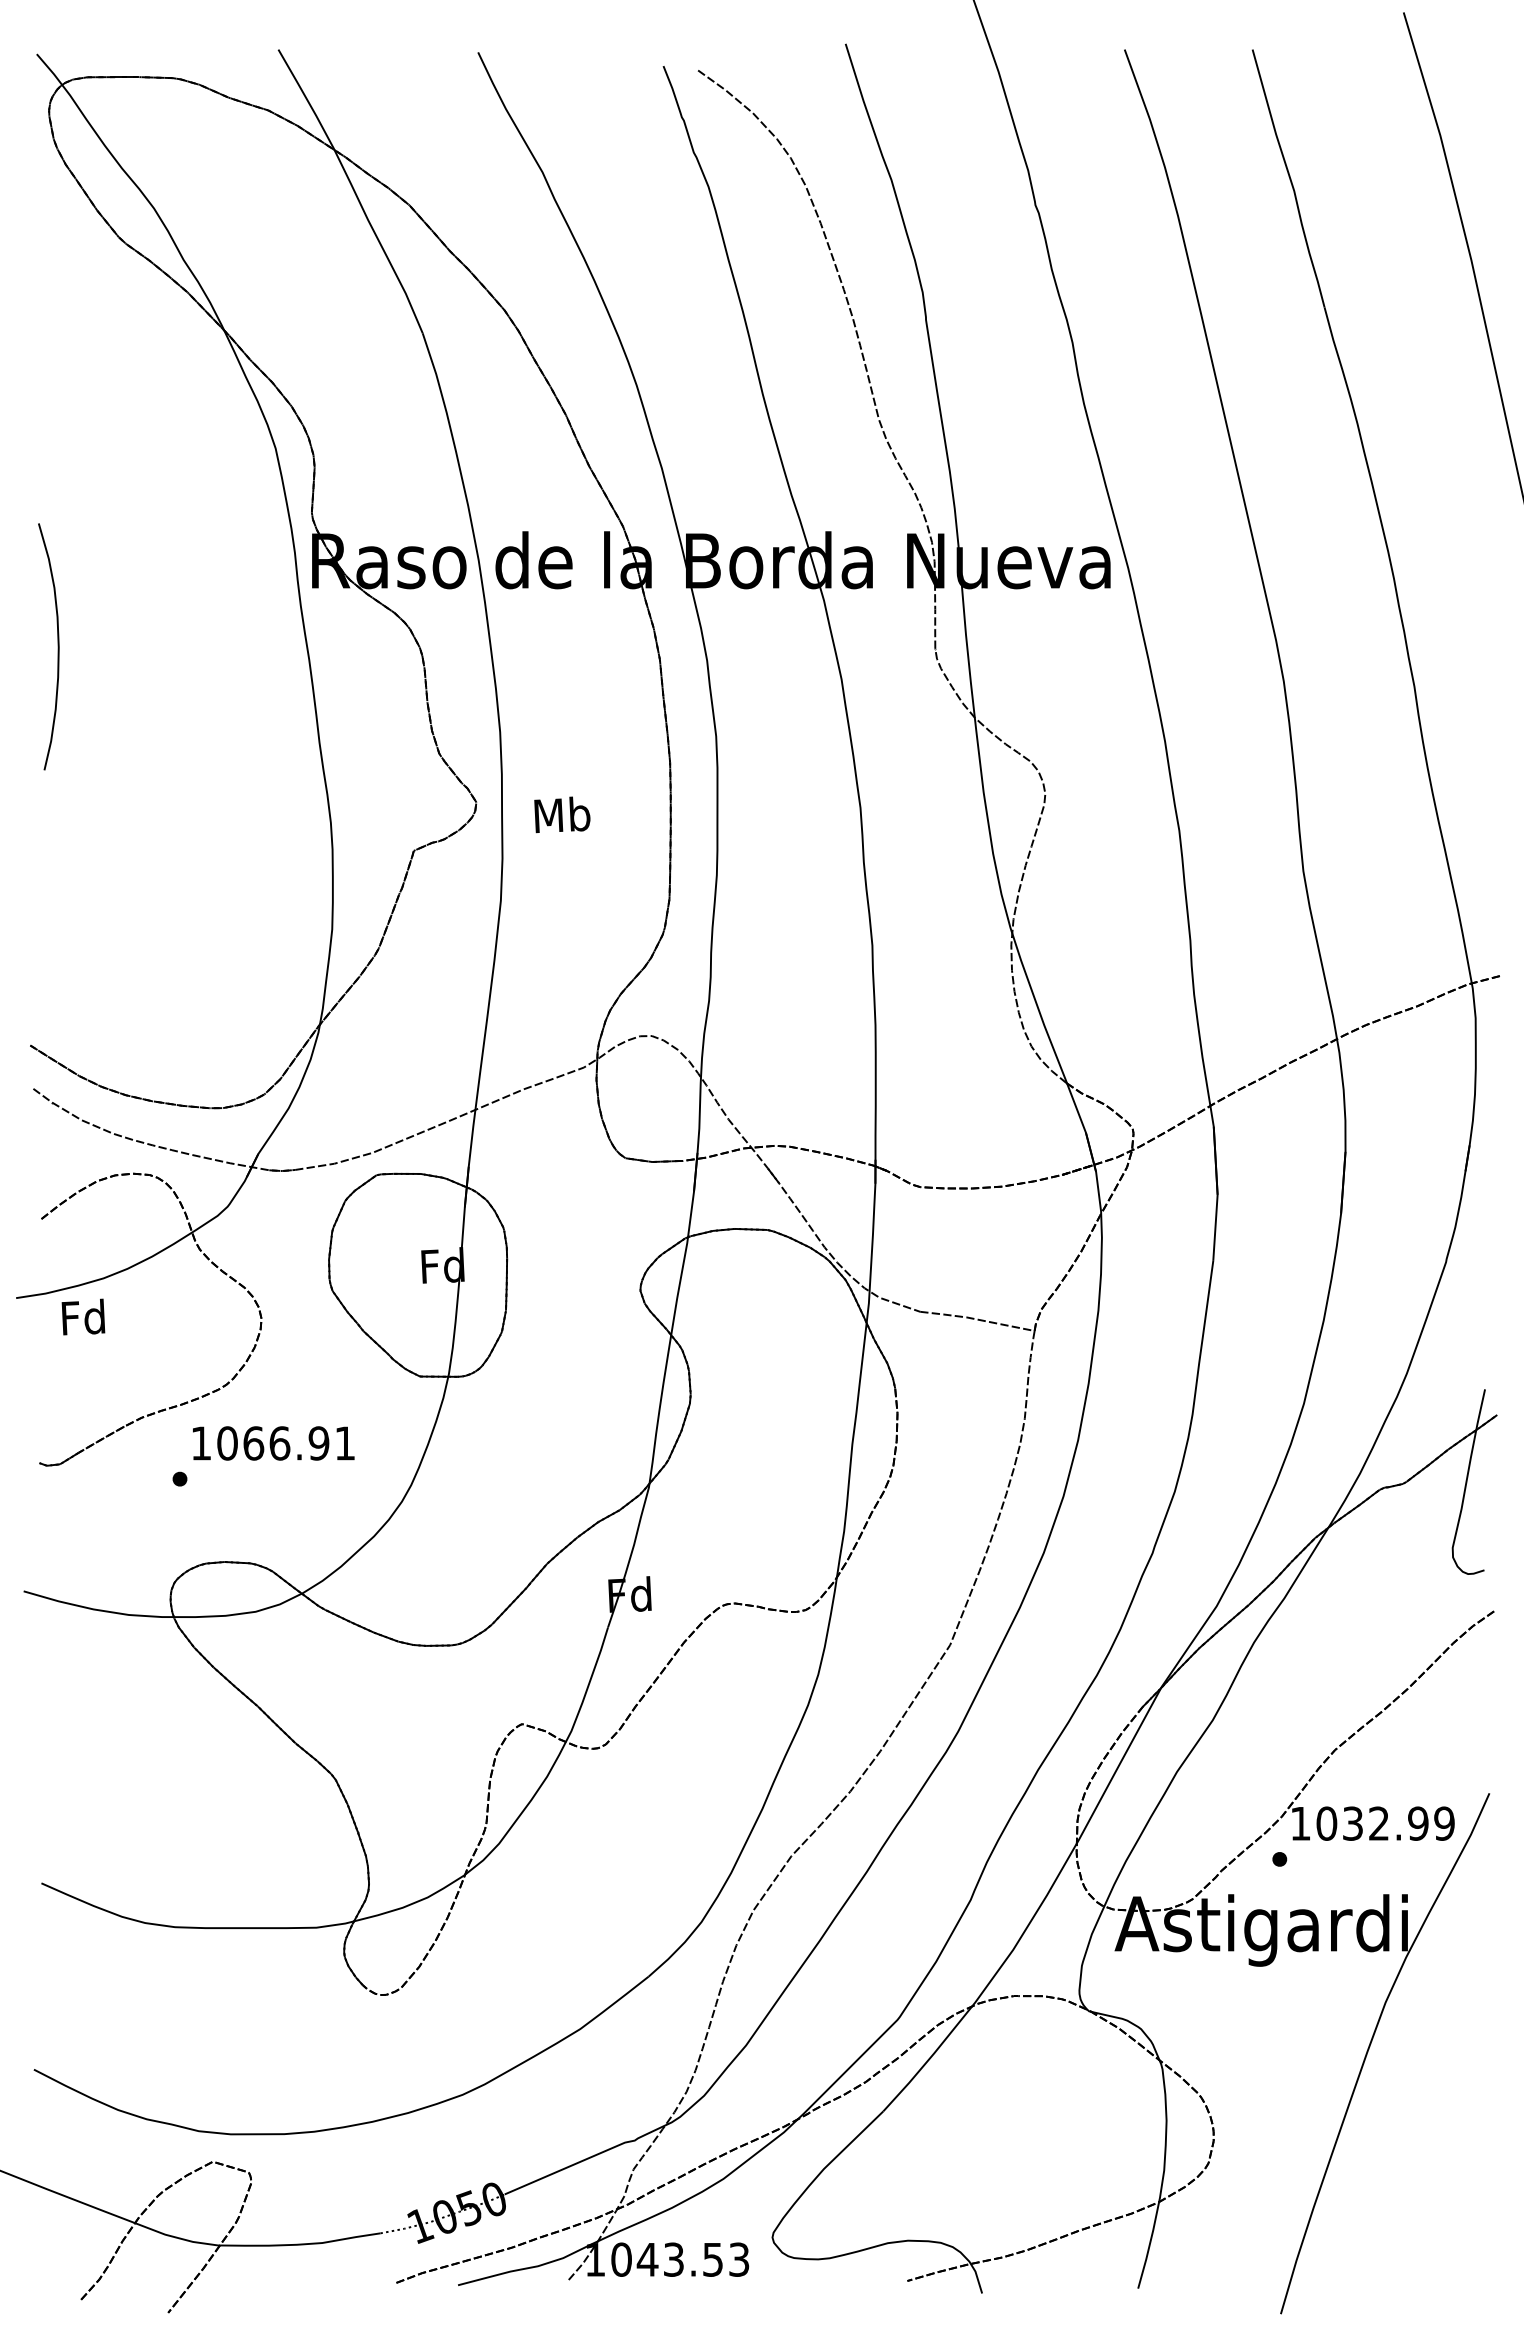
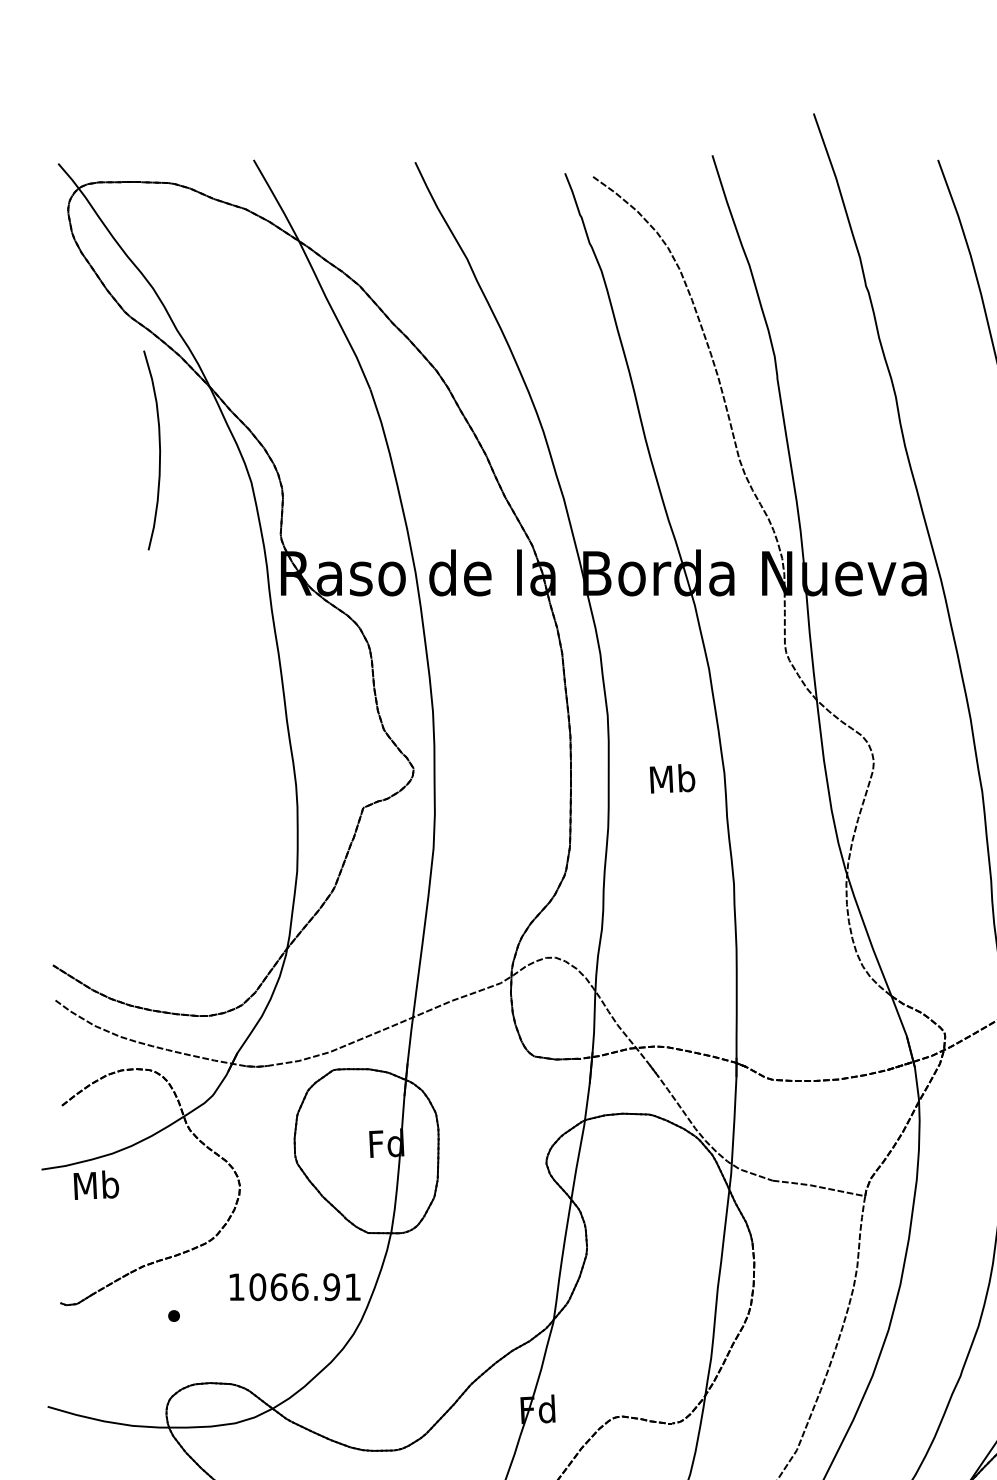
curve: (57, 646) -> (159, 450), moved
text: (562, 814) -> (672, 778), moved
text: (83, 1316) -> (96, 1184), Fd -> Mb
text: (273, 1443) -> (294, 1287), moved

